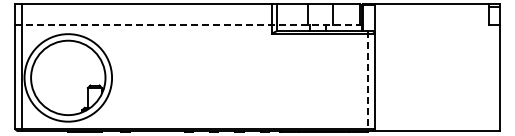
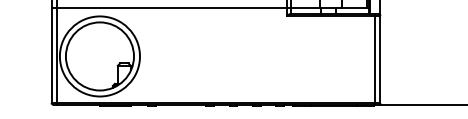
line: (189, 25) -> (210, 8), dashed -> solid
line: (368, 81) -> (374, 59), dashed -> solid

